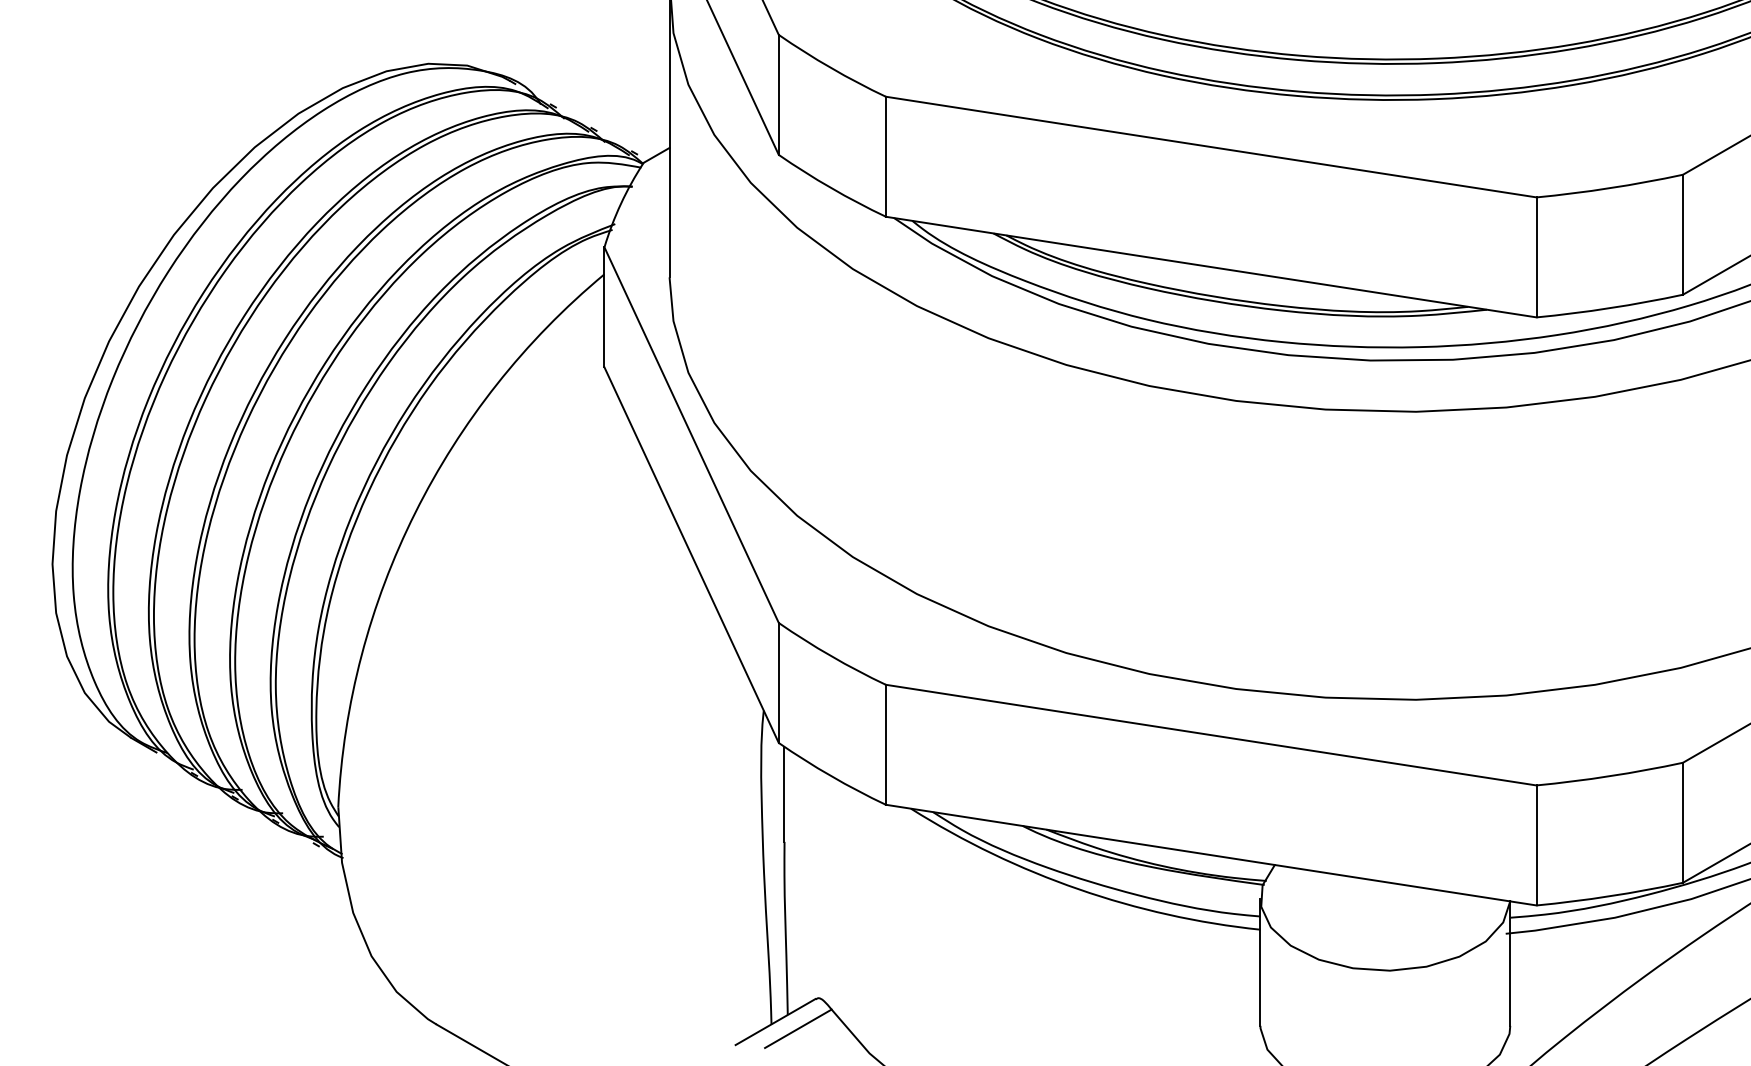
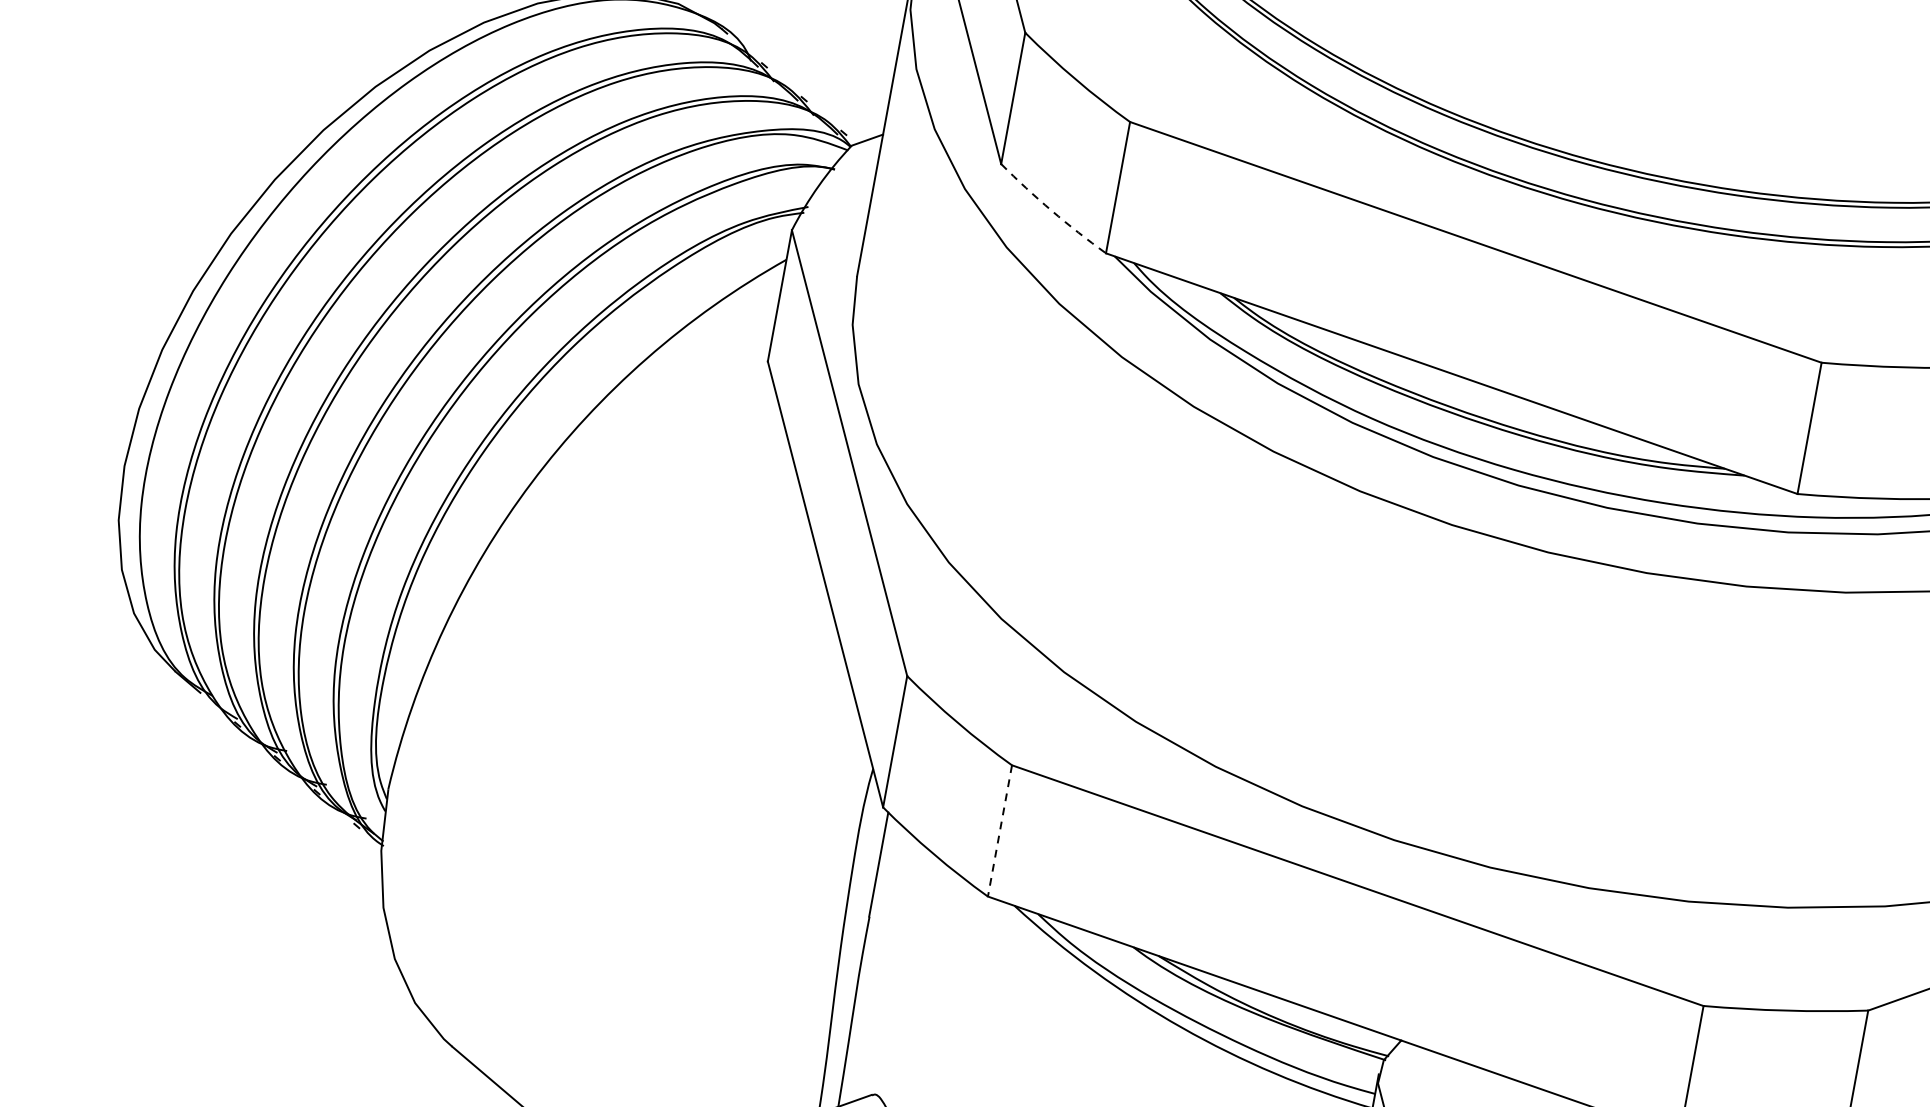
arc: (831, 188) -> (1052, 211), solid -> dashed
line: (885, 744) -> (999, 830), solid -> dashed

